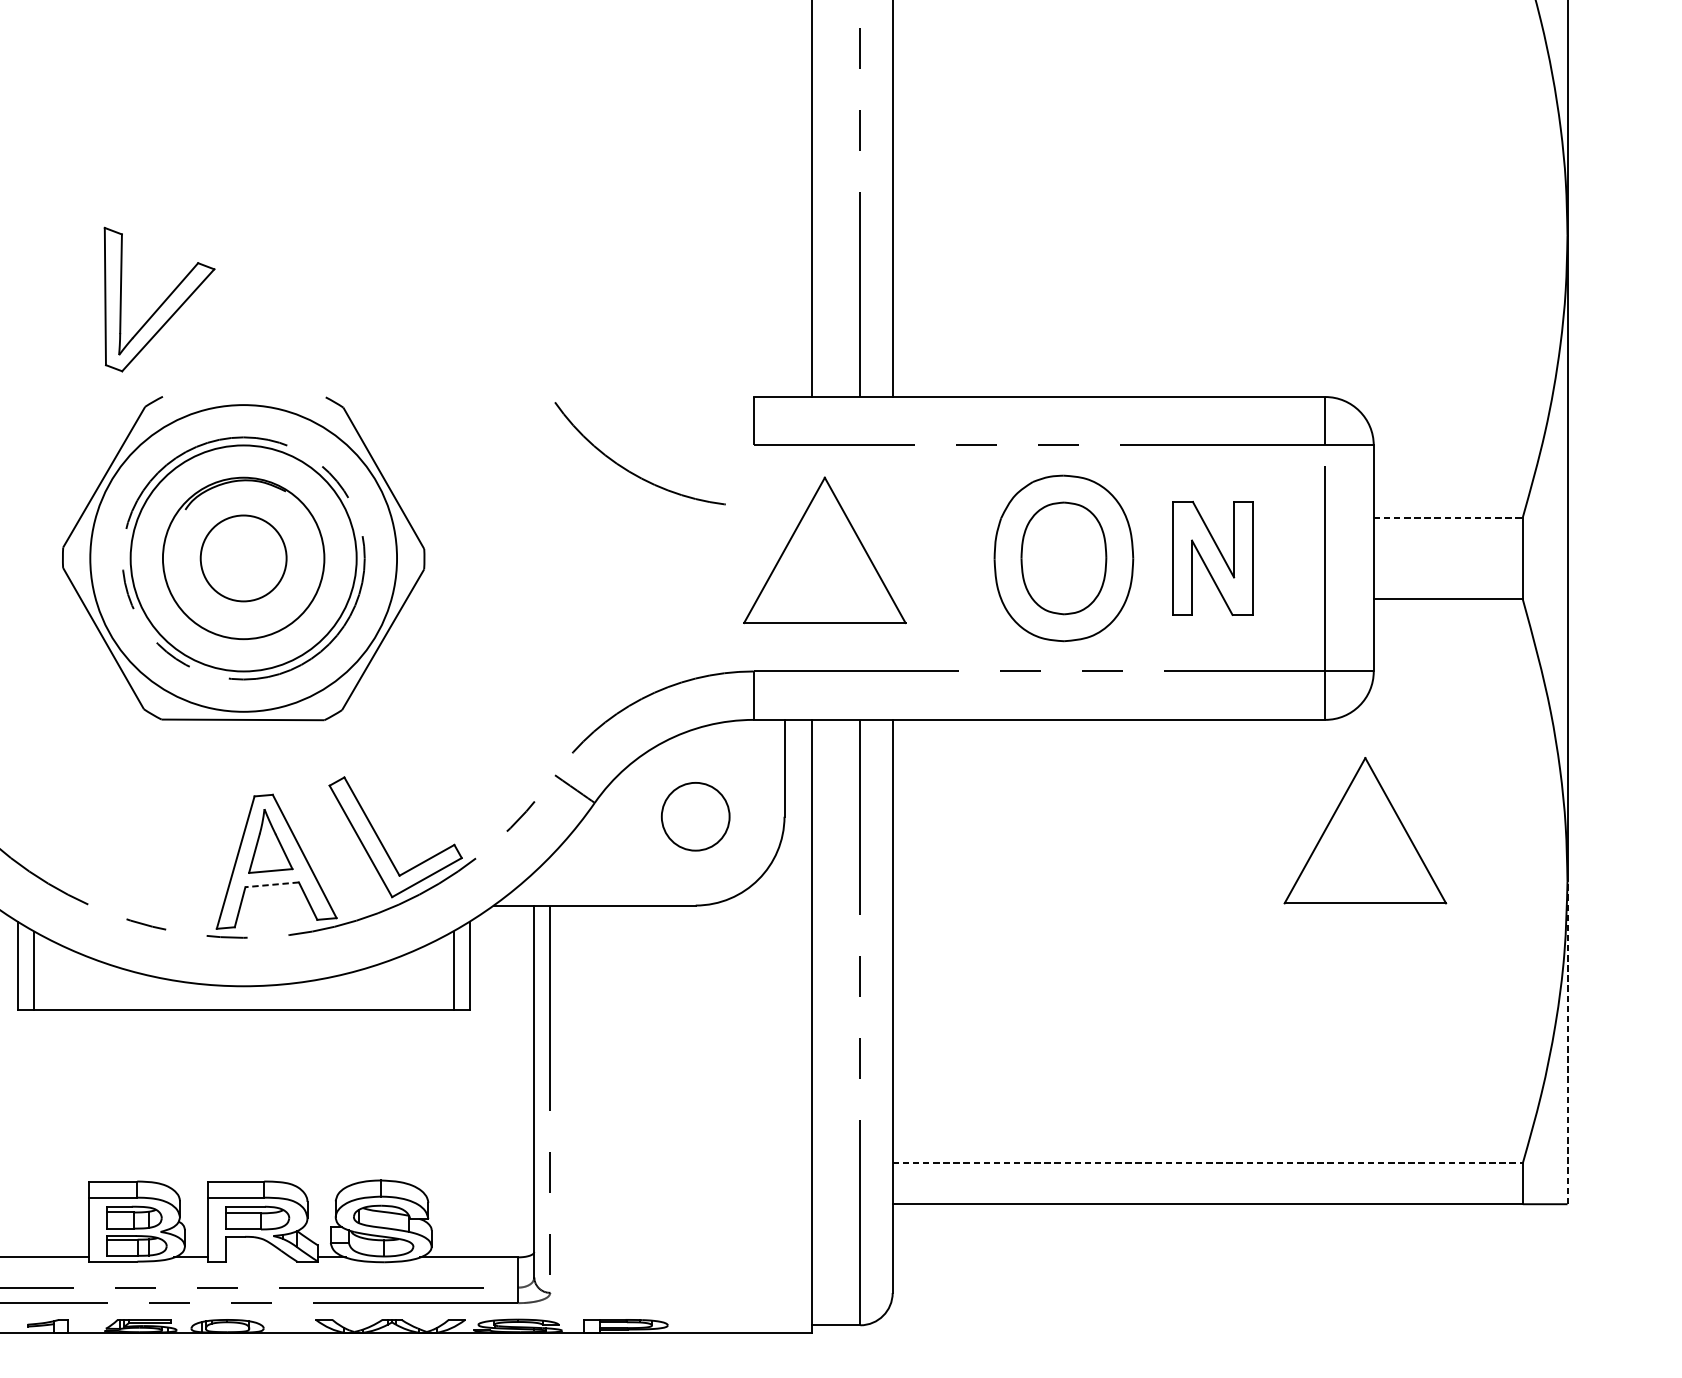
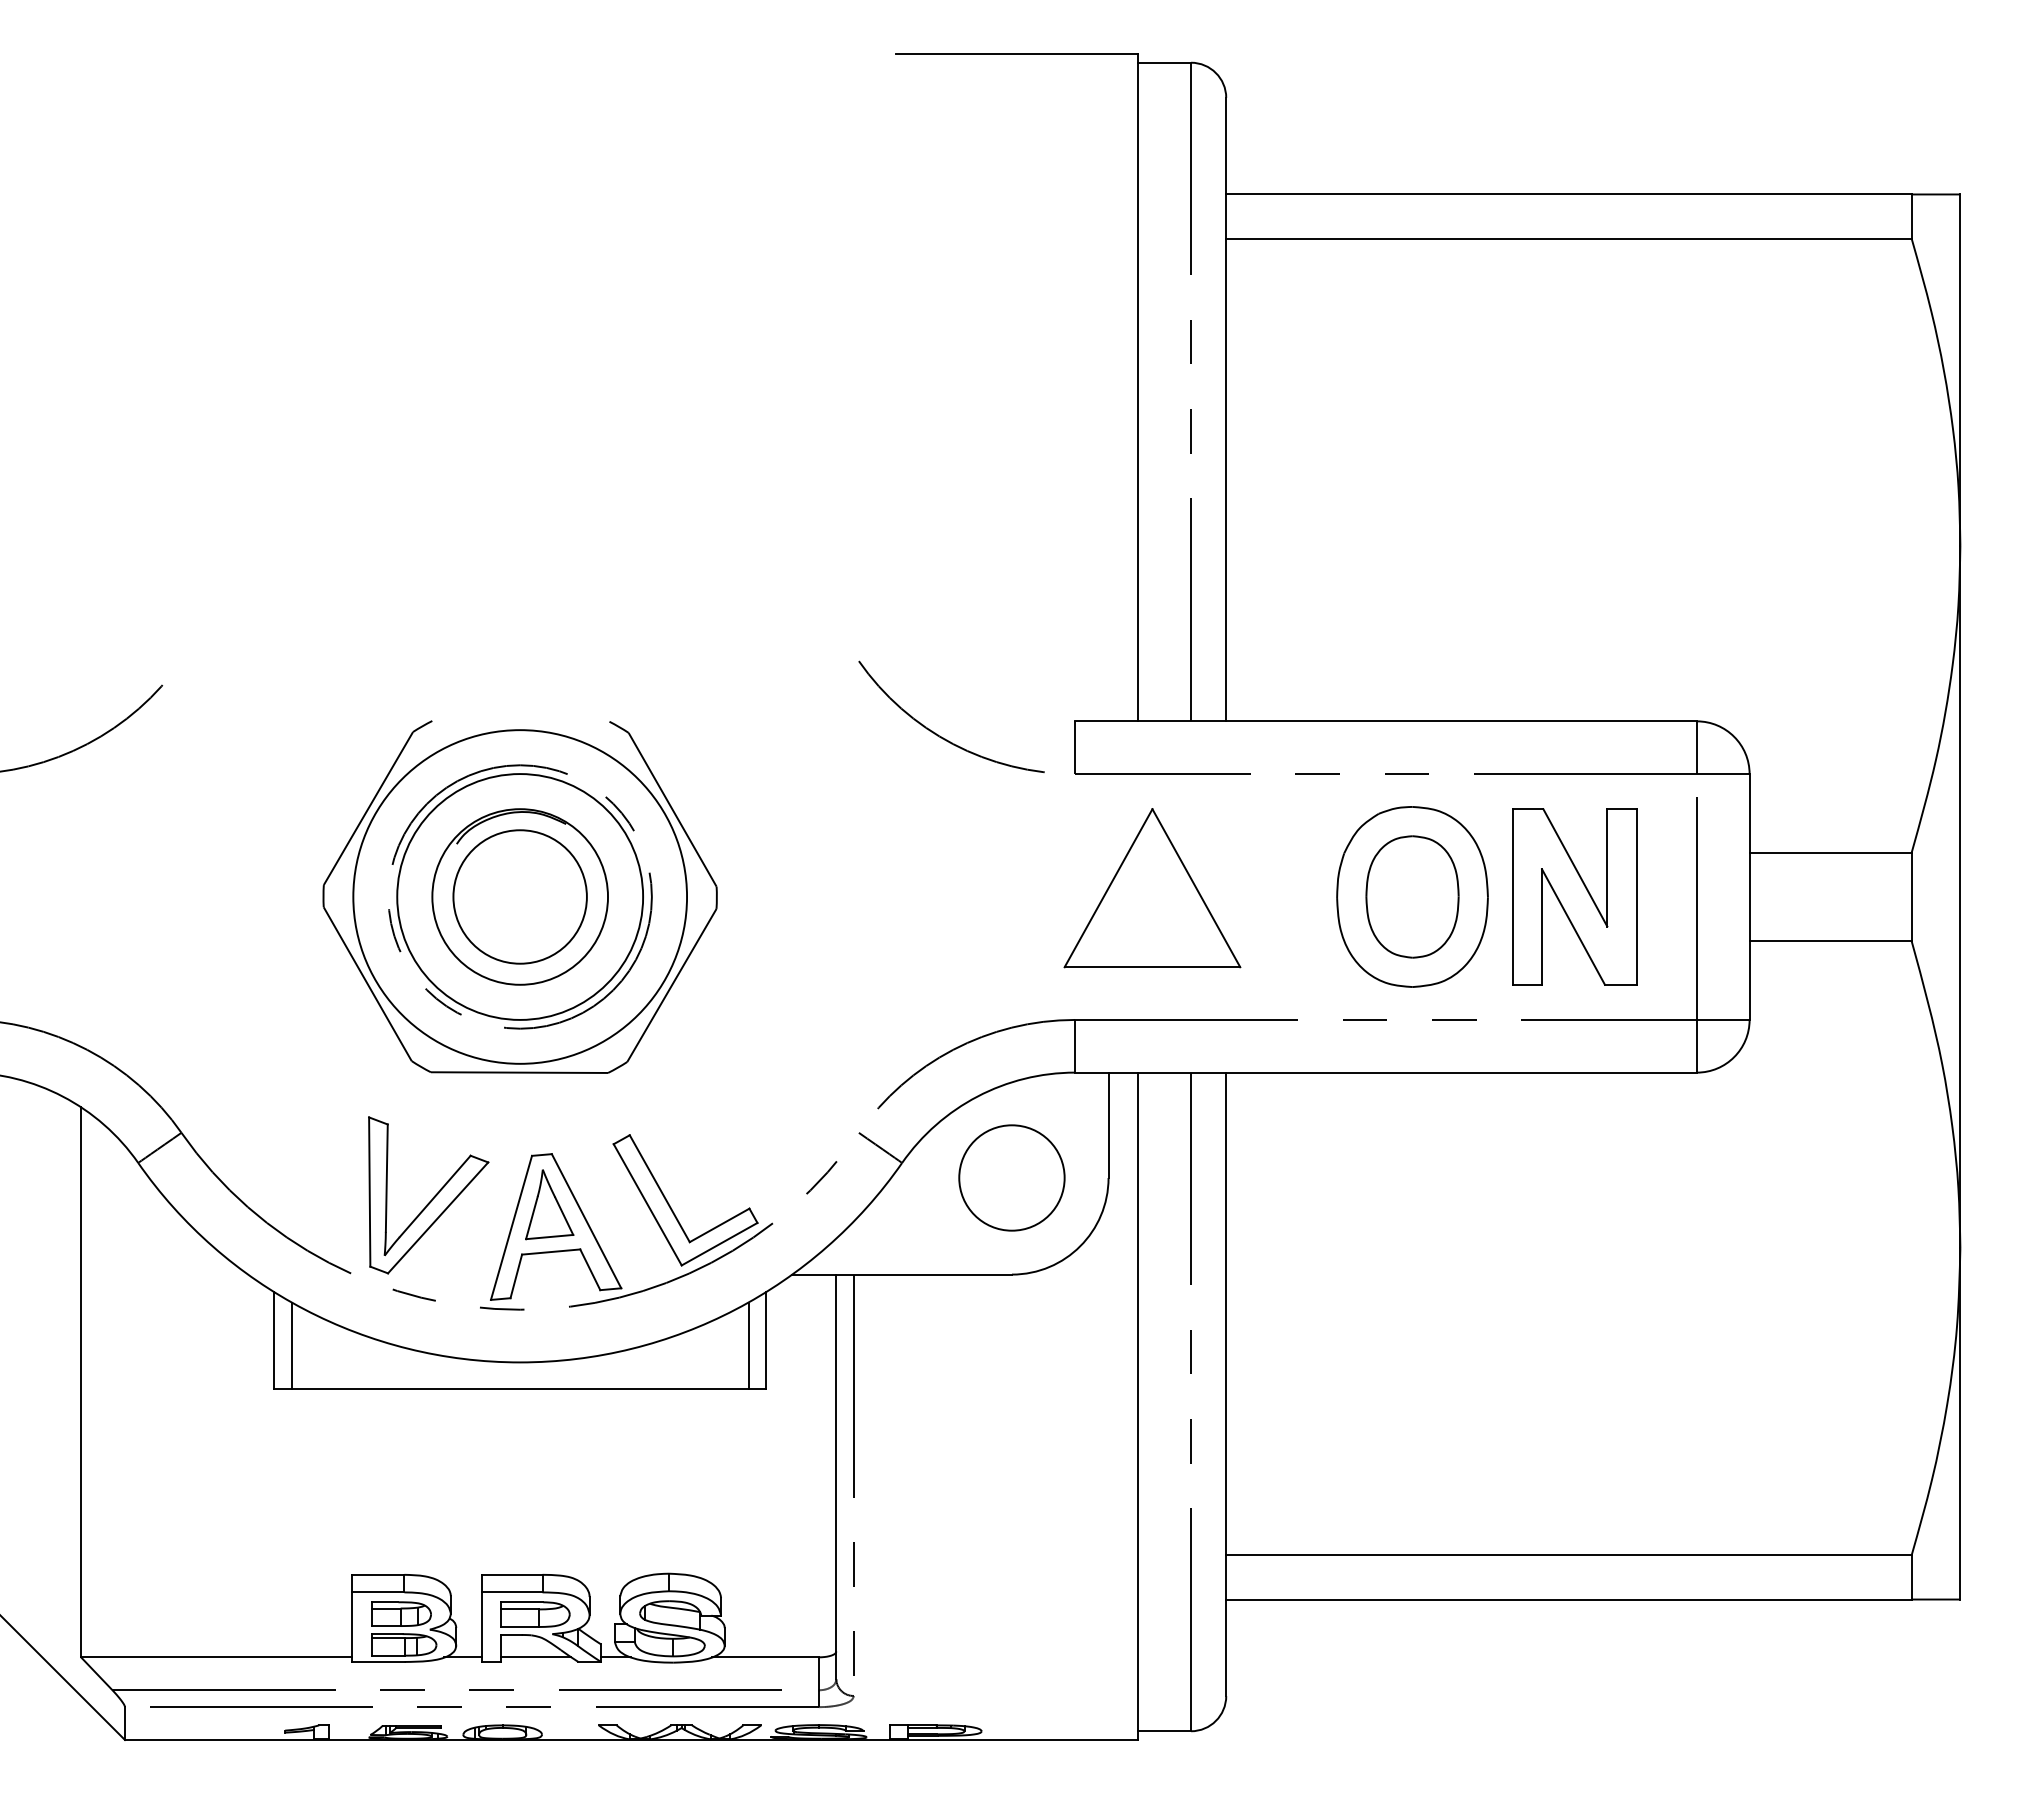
part: (159, 299) -> (428, 1195), moved
arc: (628, 469) -> (938, 734), moved
line: (1449, 517) -> (1831, 852), dashed -> solid
circle: (243, 558) -> (519, 896), size x1.43
part: (1212, 558) -> (1574, 896), size x1.43
circle: (695, 816) -> (1011, 1177), size x1.43
part: (1365, 831) -> (1740, 1193), removed
line: (271, 885) -> (550, 1252), dashed -> solid
line: (1567, 1042) -> (1960, 1423), dashed -> solid
line: (1207, 1163) -> (1568, 1555), dashed -> solid
line: (258, 1257) -> (536, 1657), added

